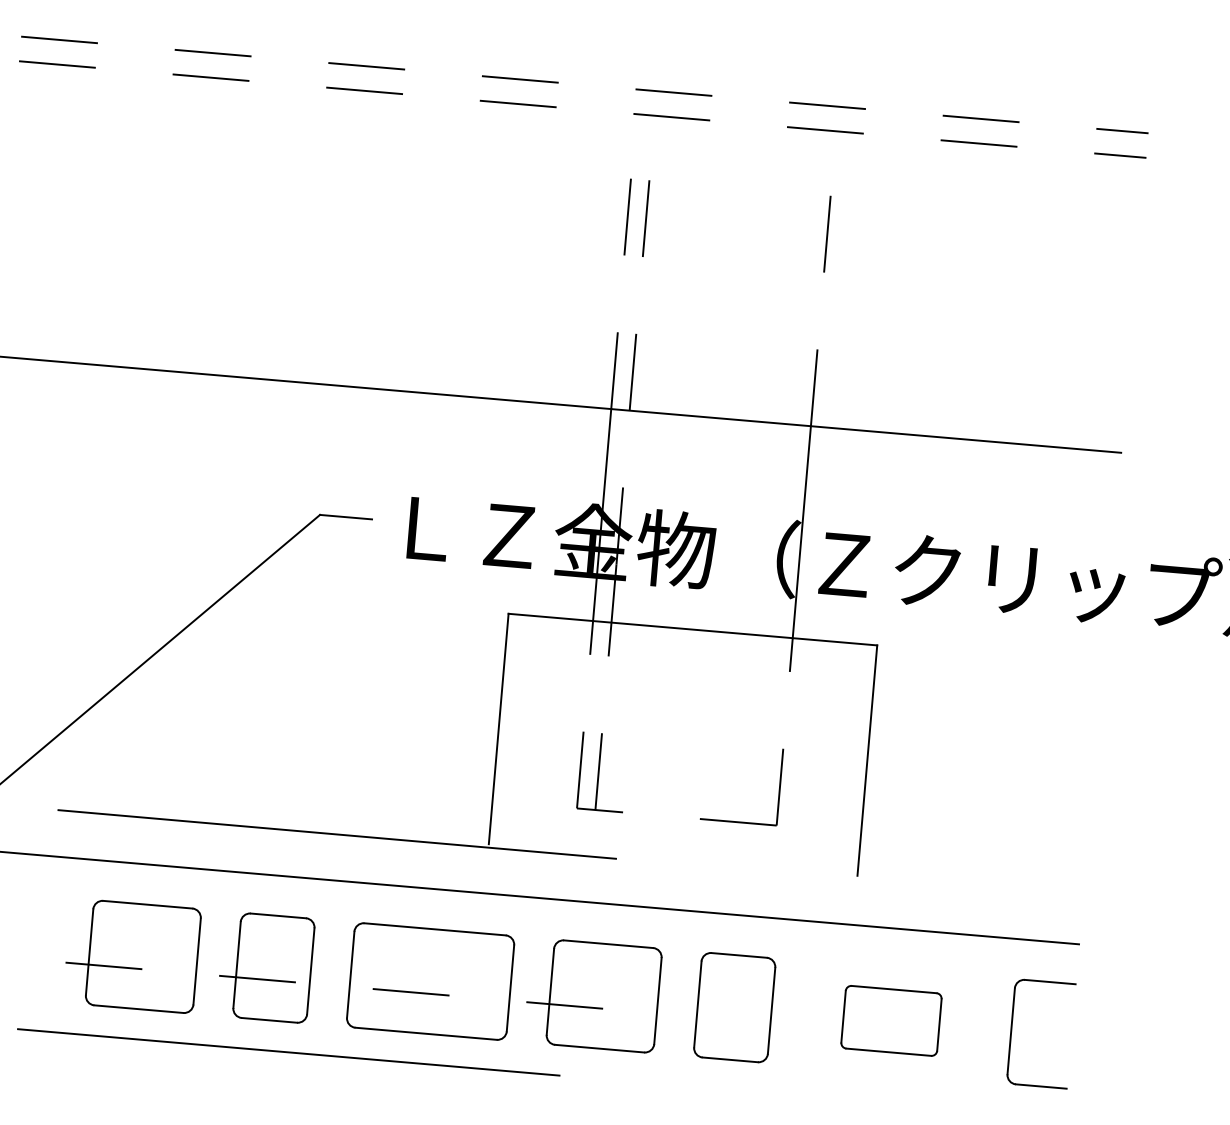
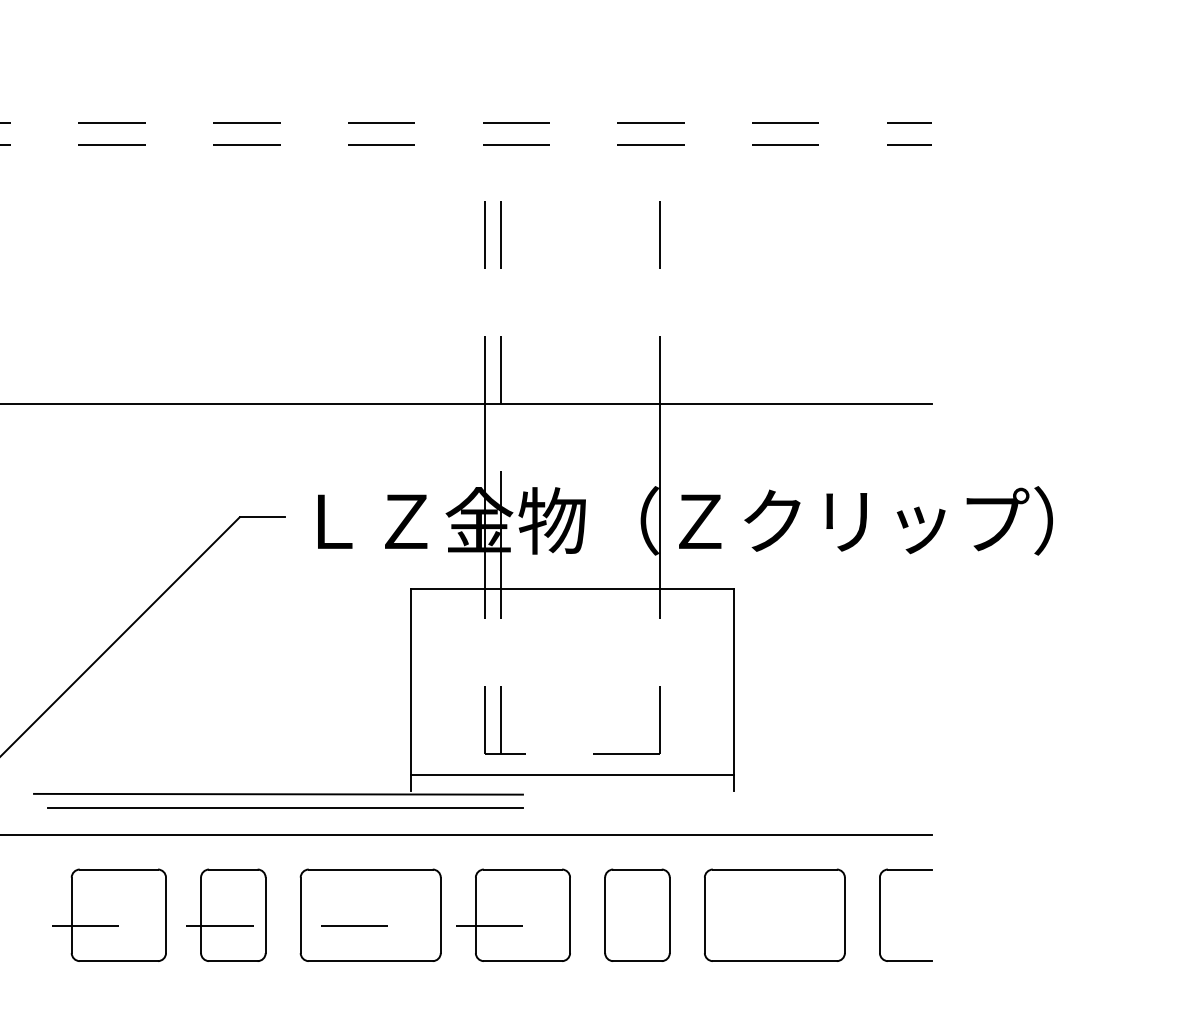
line: (674, 841) -> (572, 775), added
part: (891, 1020) -> (774, 914), size x1.67
line: (288, 1052) -> (285, 807), moved

